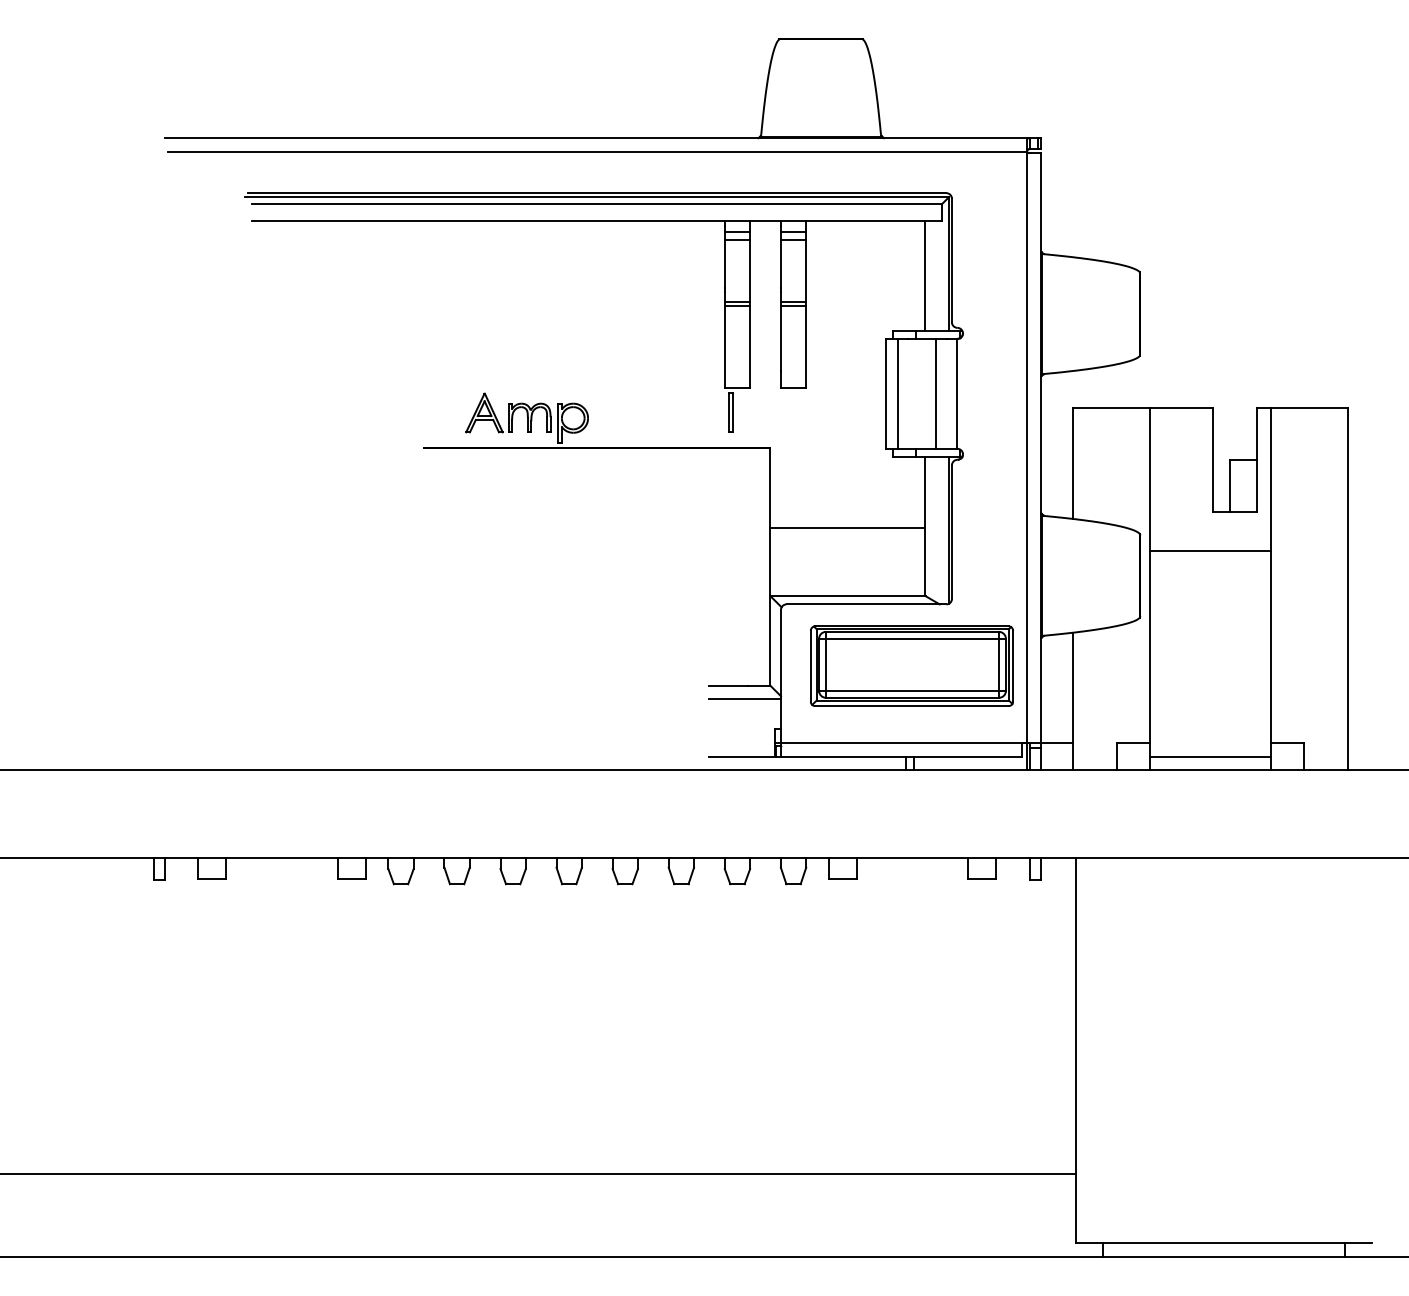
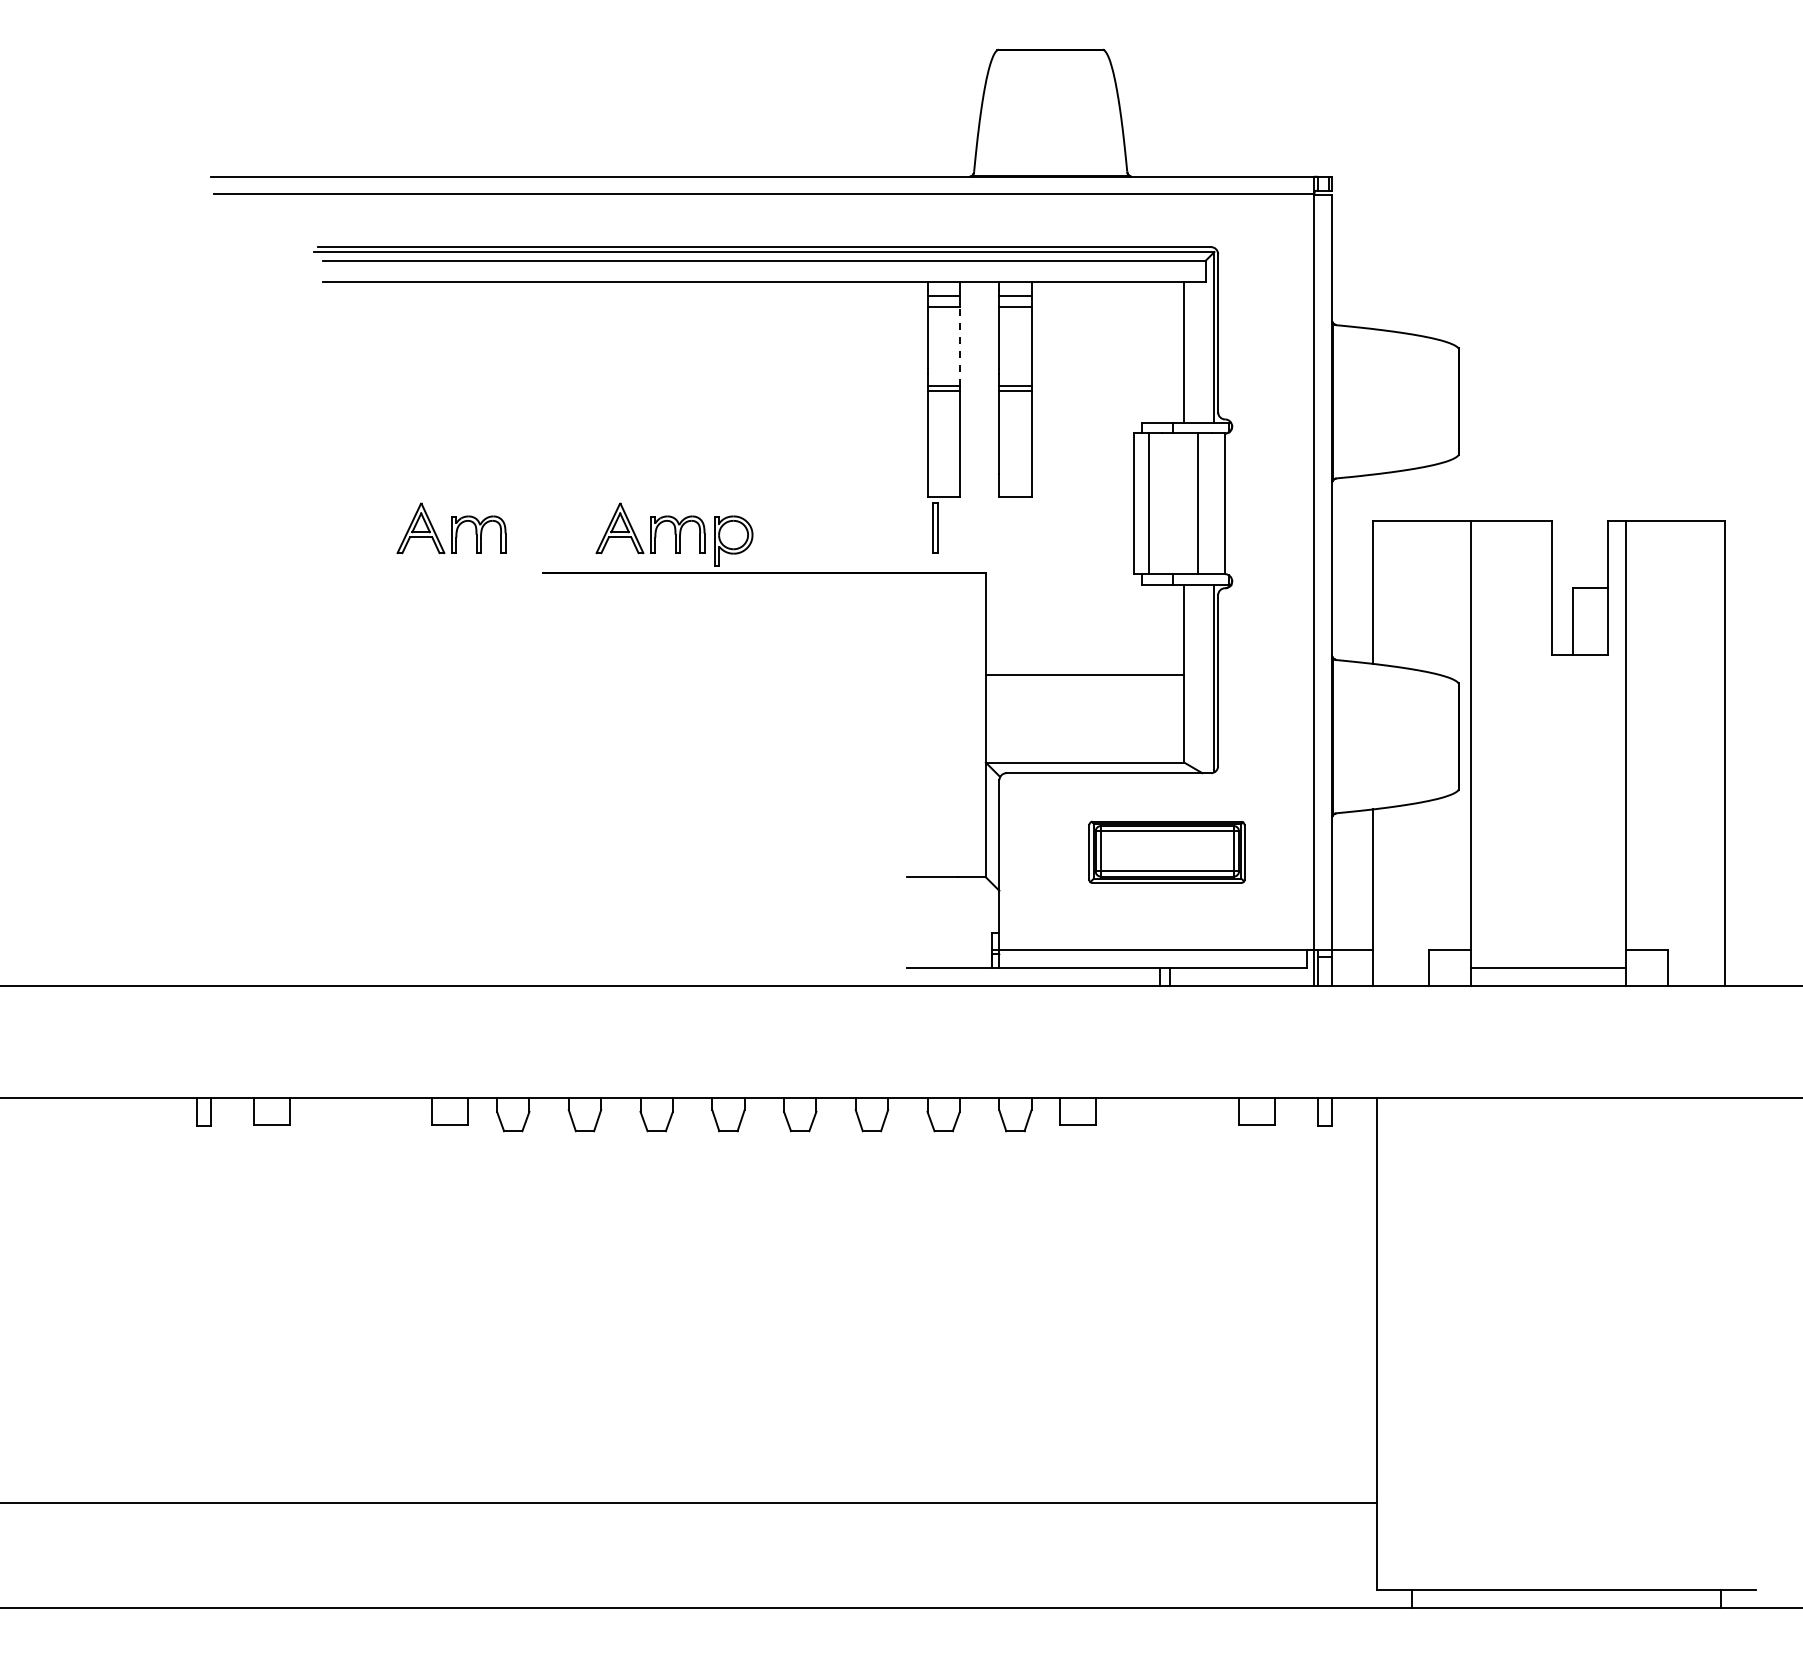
line: (749, 270) -> (959, 346), solid -> dashed
part: (352, 413) -> (451, 528), added
line: (1210, 550) -> (1548, 704), removed
part: (911, 666) -> (1166, 852), size x0.6
line: (745, 699) -> (953, 894), removed

